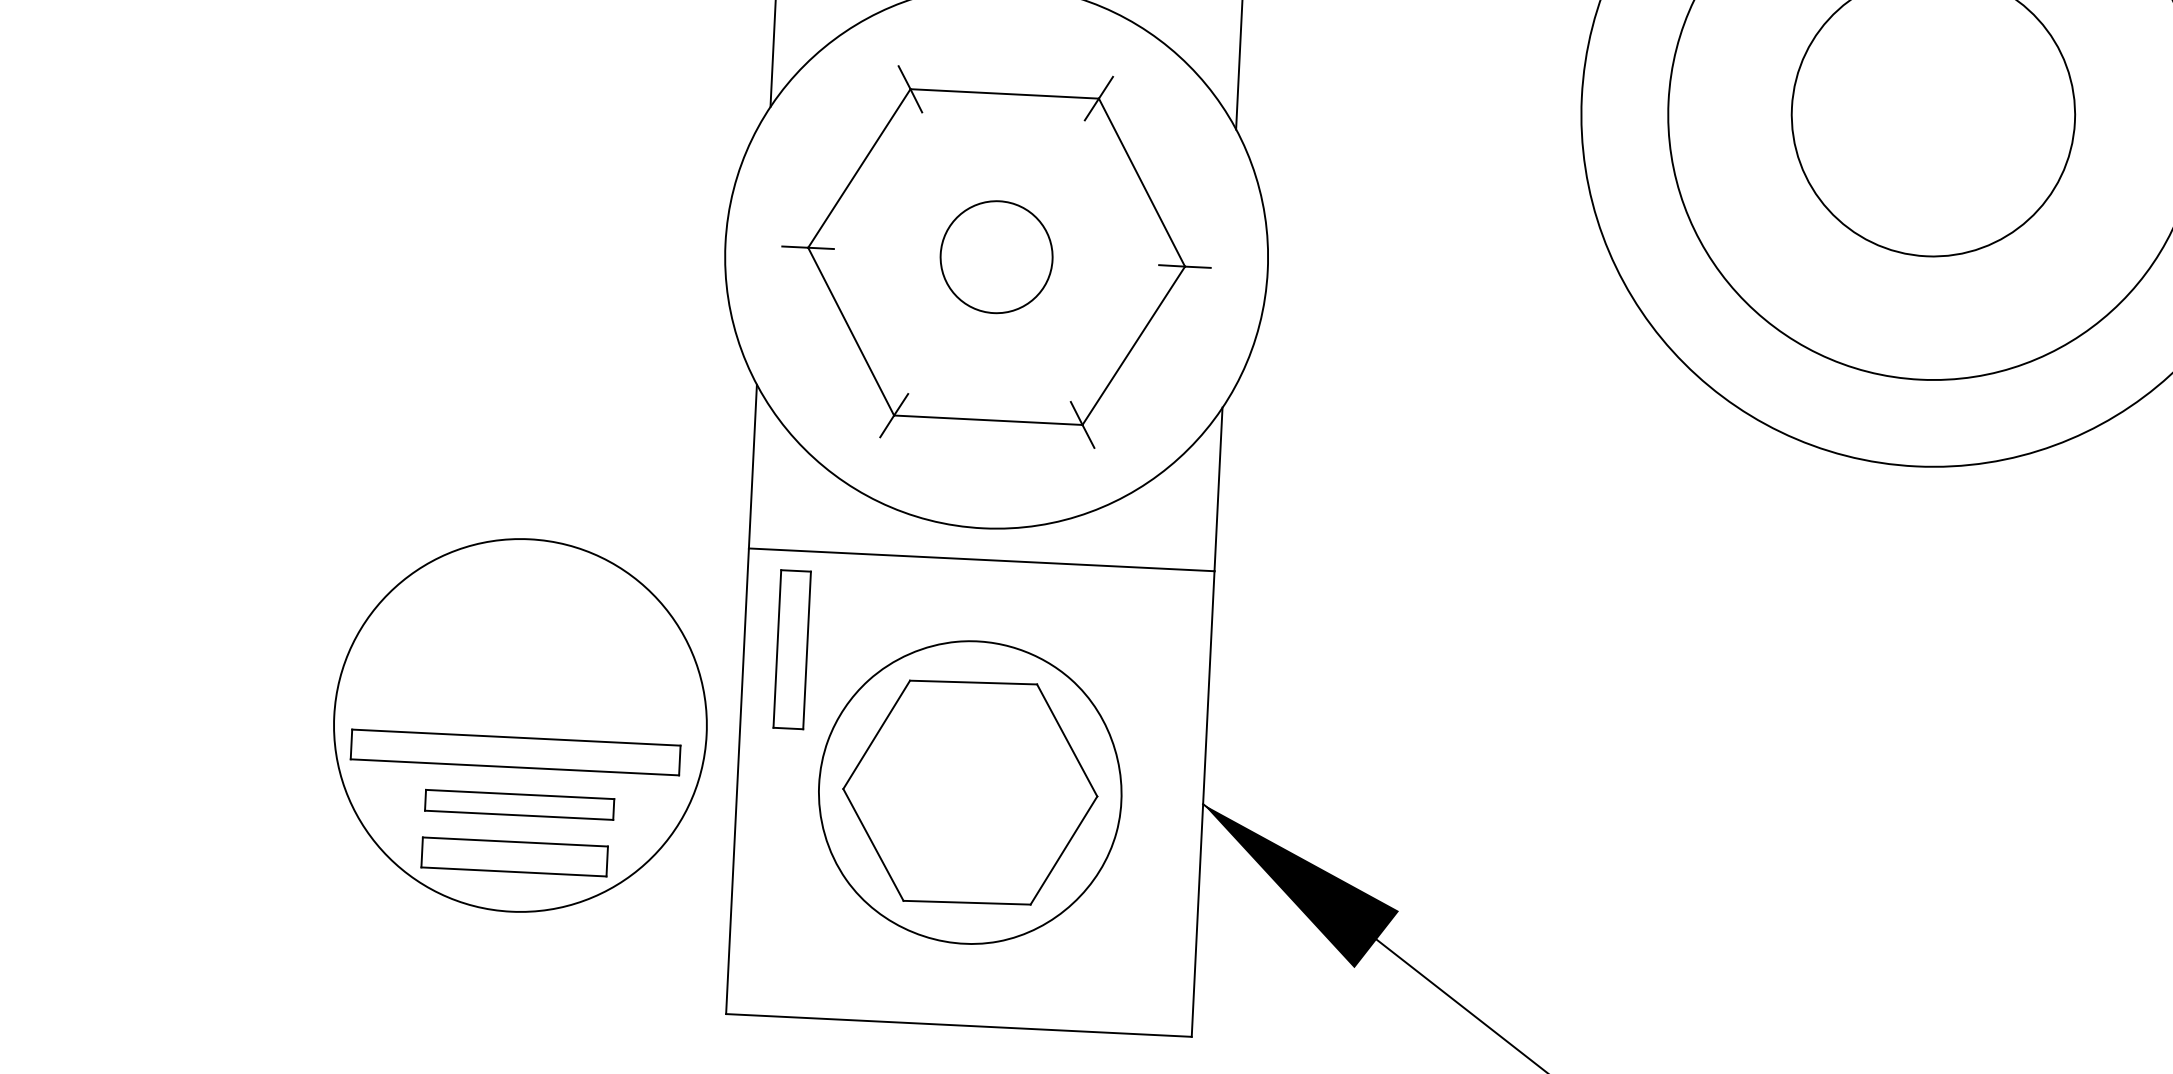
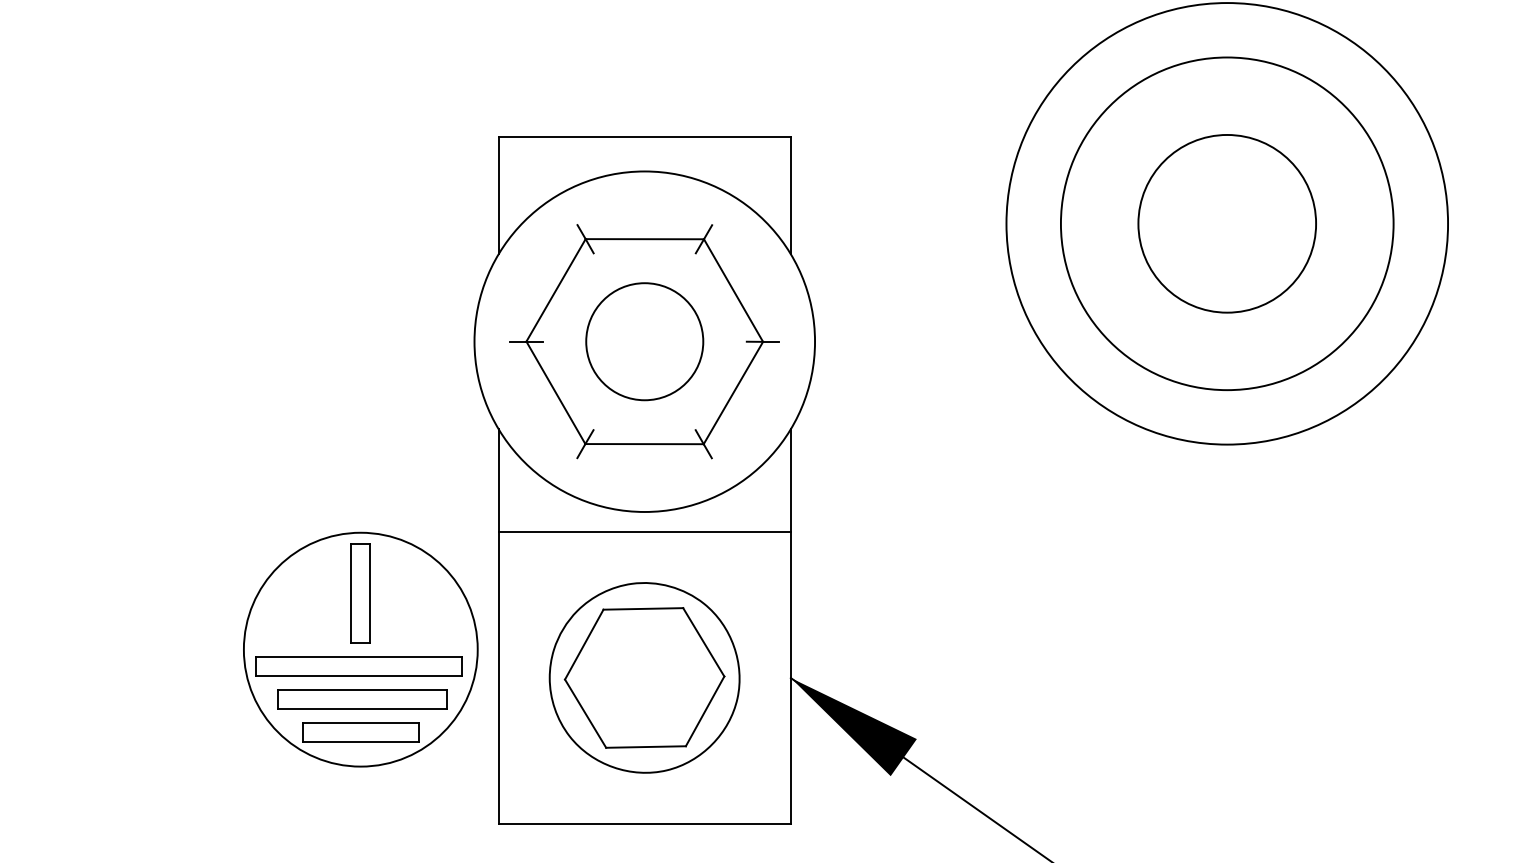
circle: (996, 256) -> (644, 341), size x1.67
part: (791, 649) -> (360, 593), moved
part: (519, 804) -> (362, 699), size x1.43

